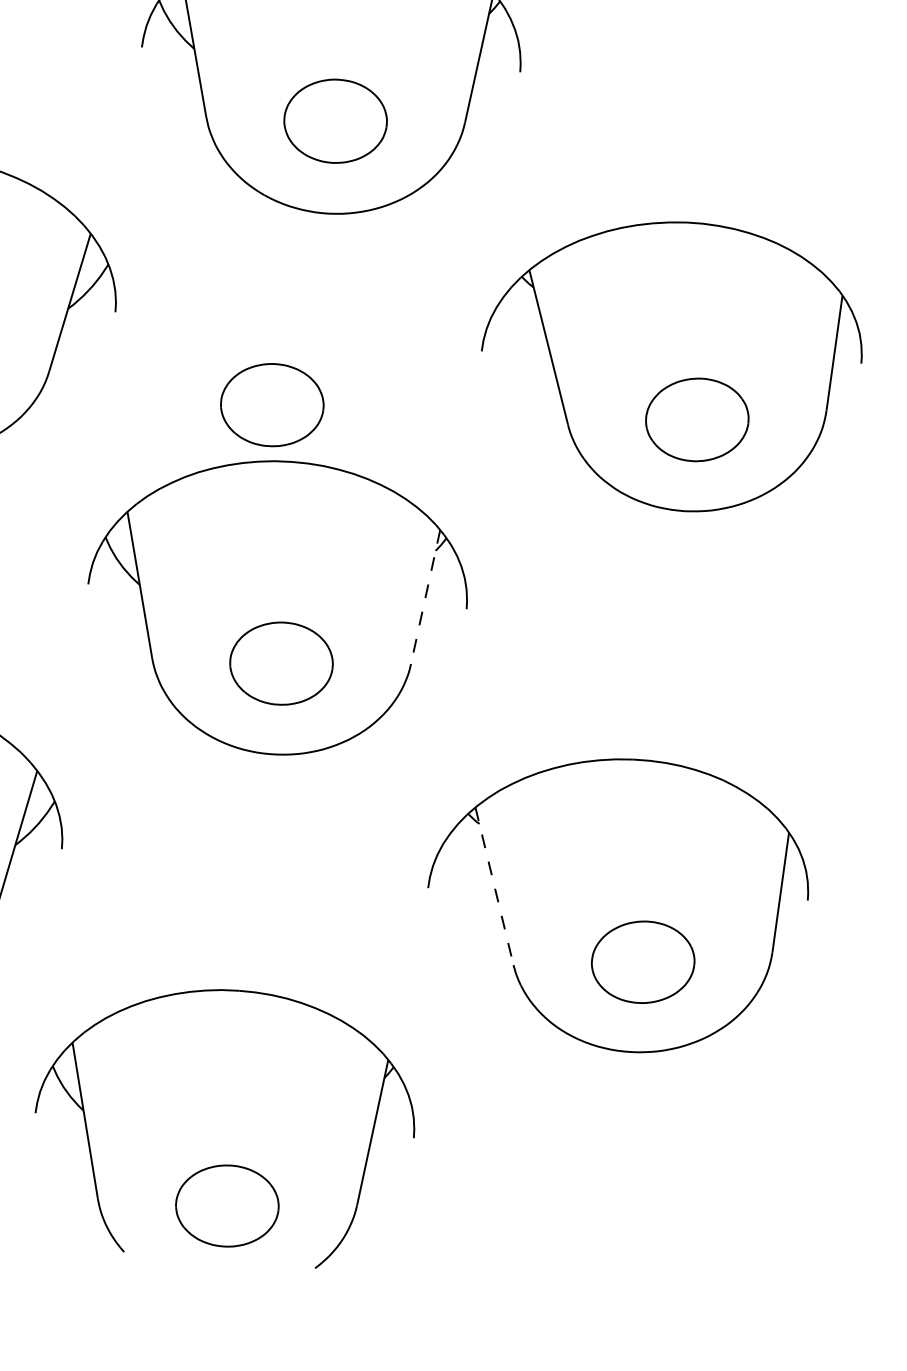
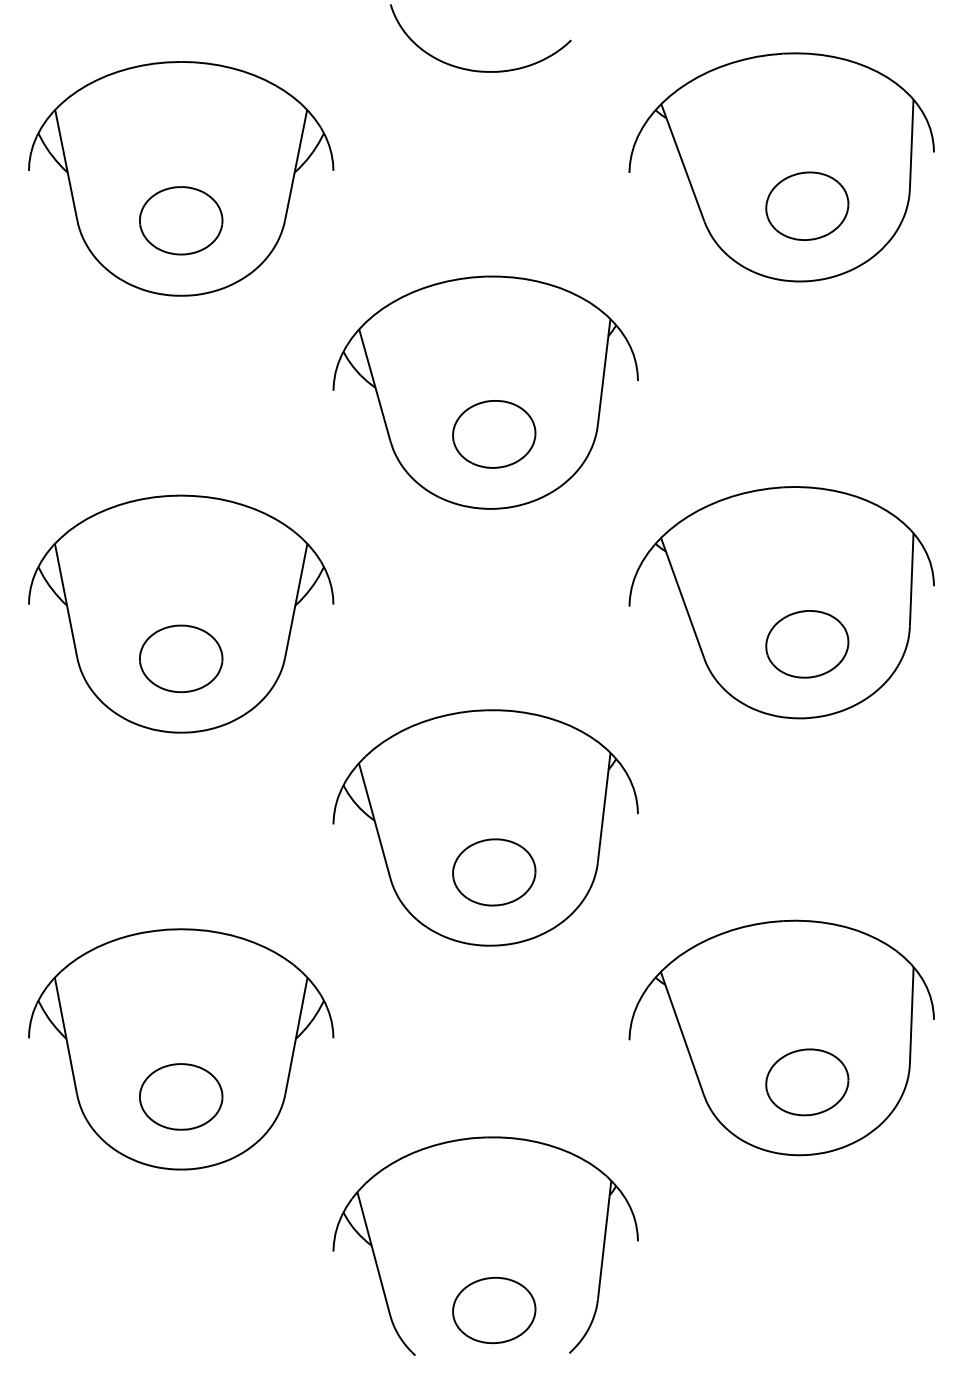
part: (272, 405) -> (466, 666), removed
line: (425, 598) -> (604, 808), dashed -> solid
line: (494, 886) -> (682, 1033), dashed -> solid

